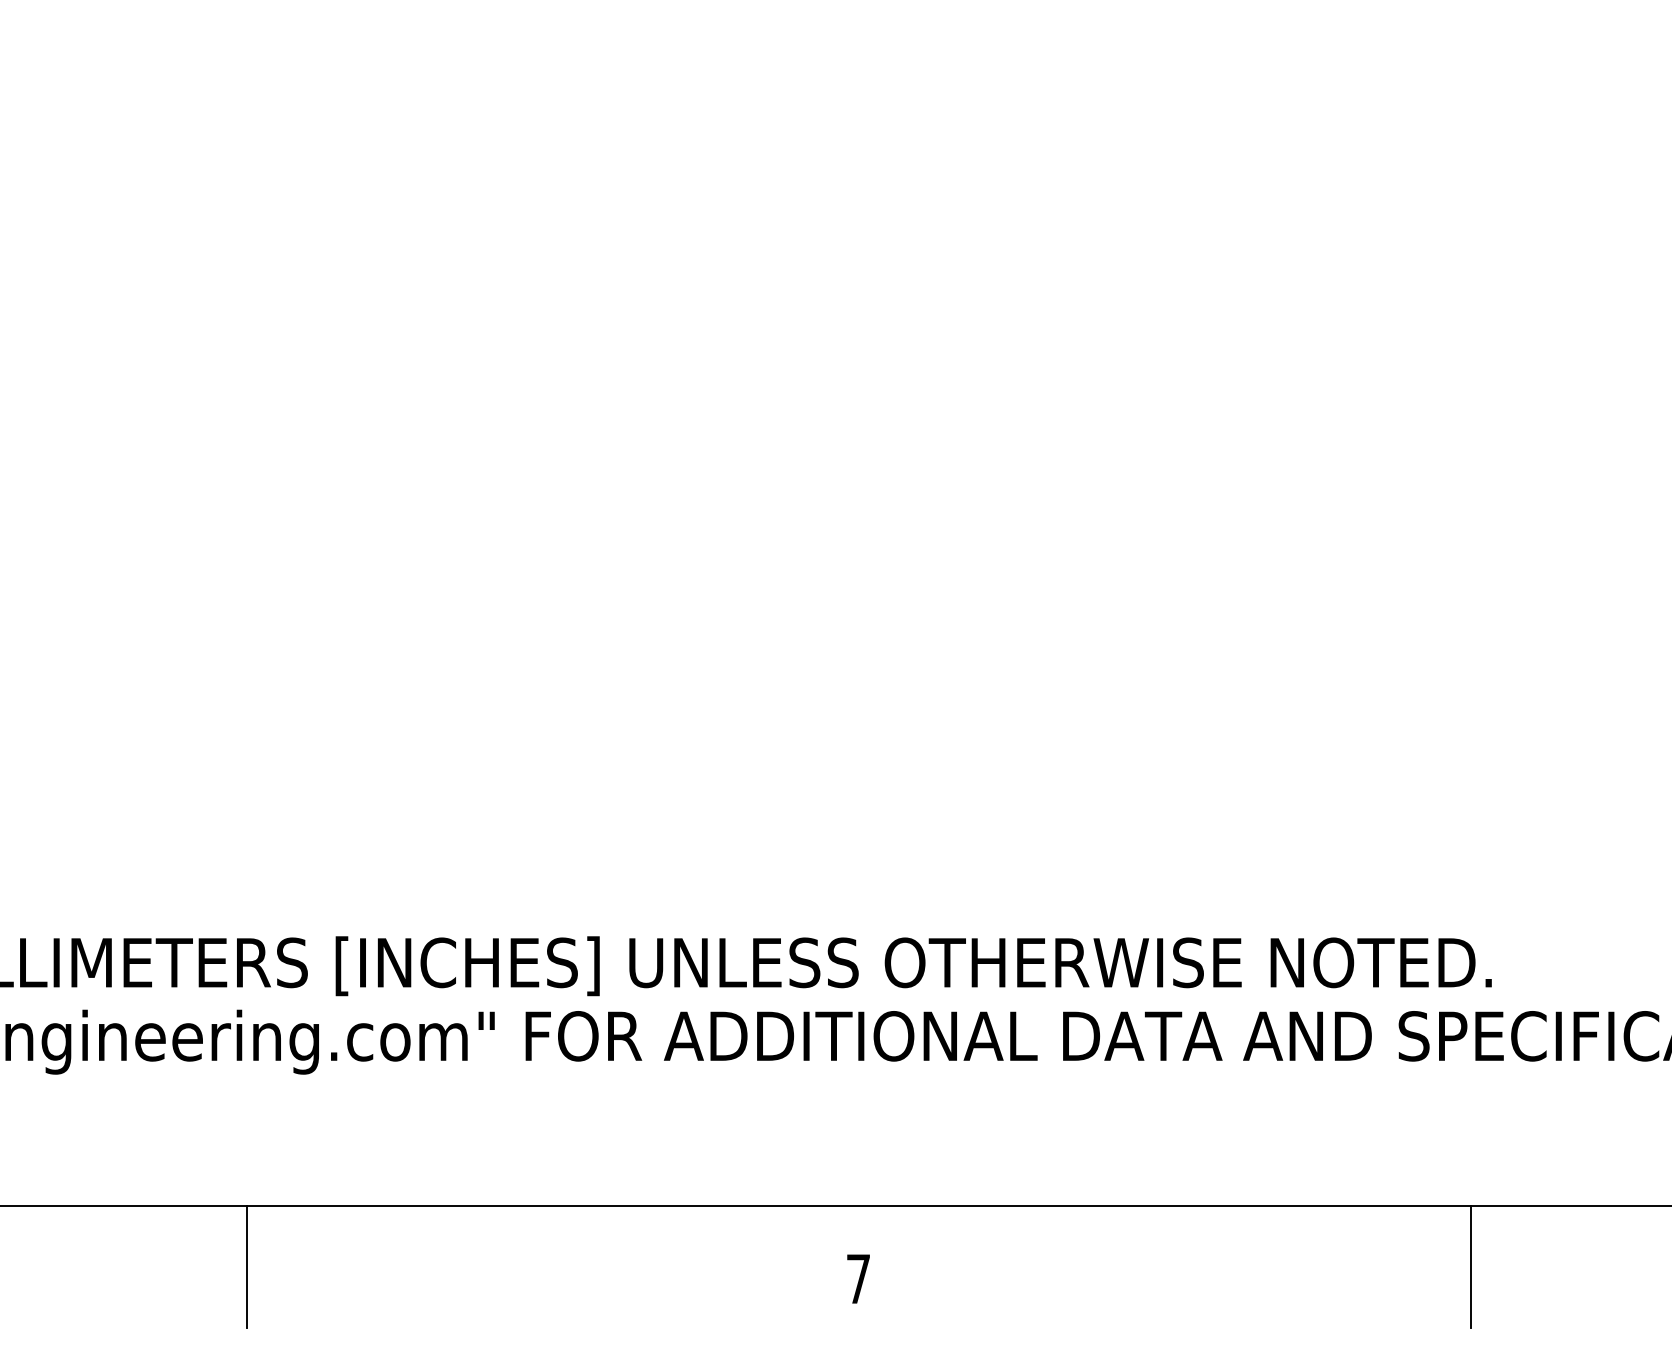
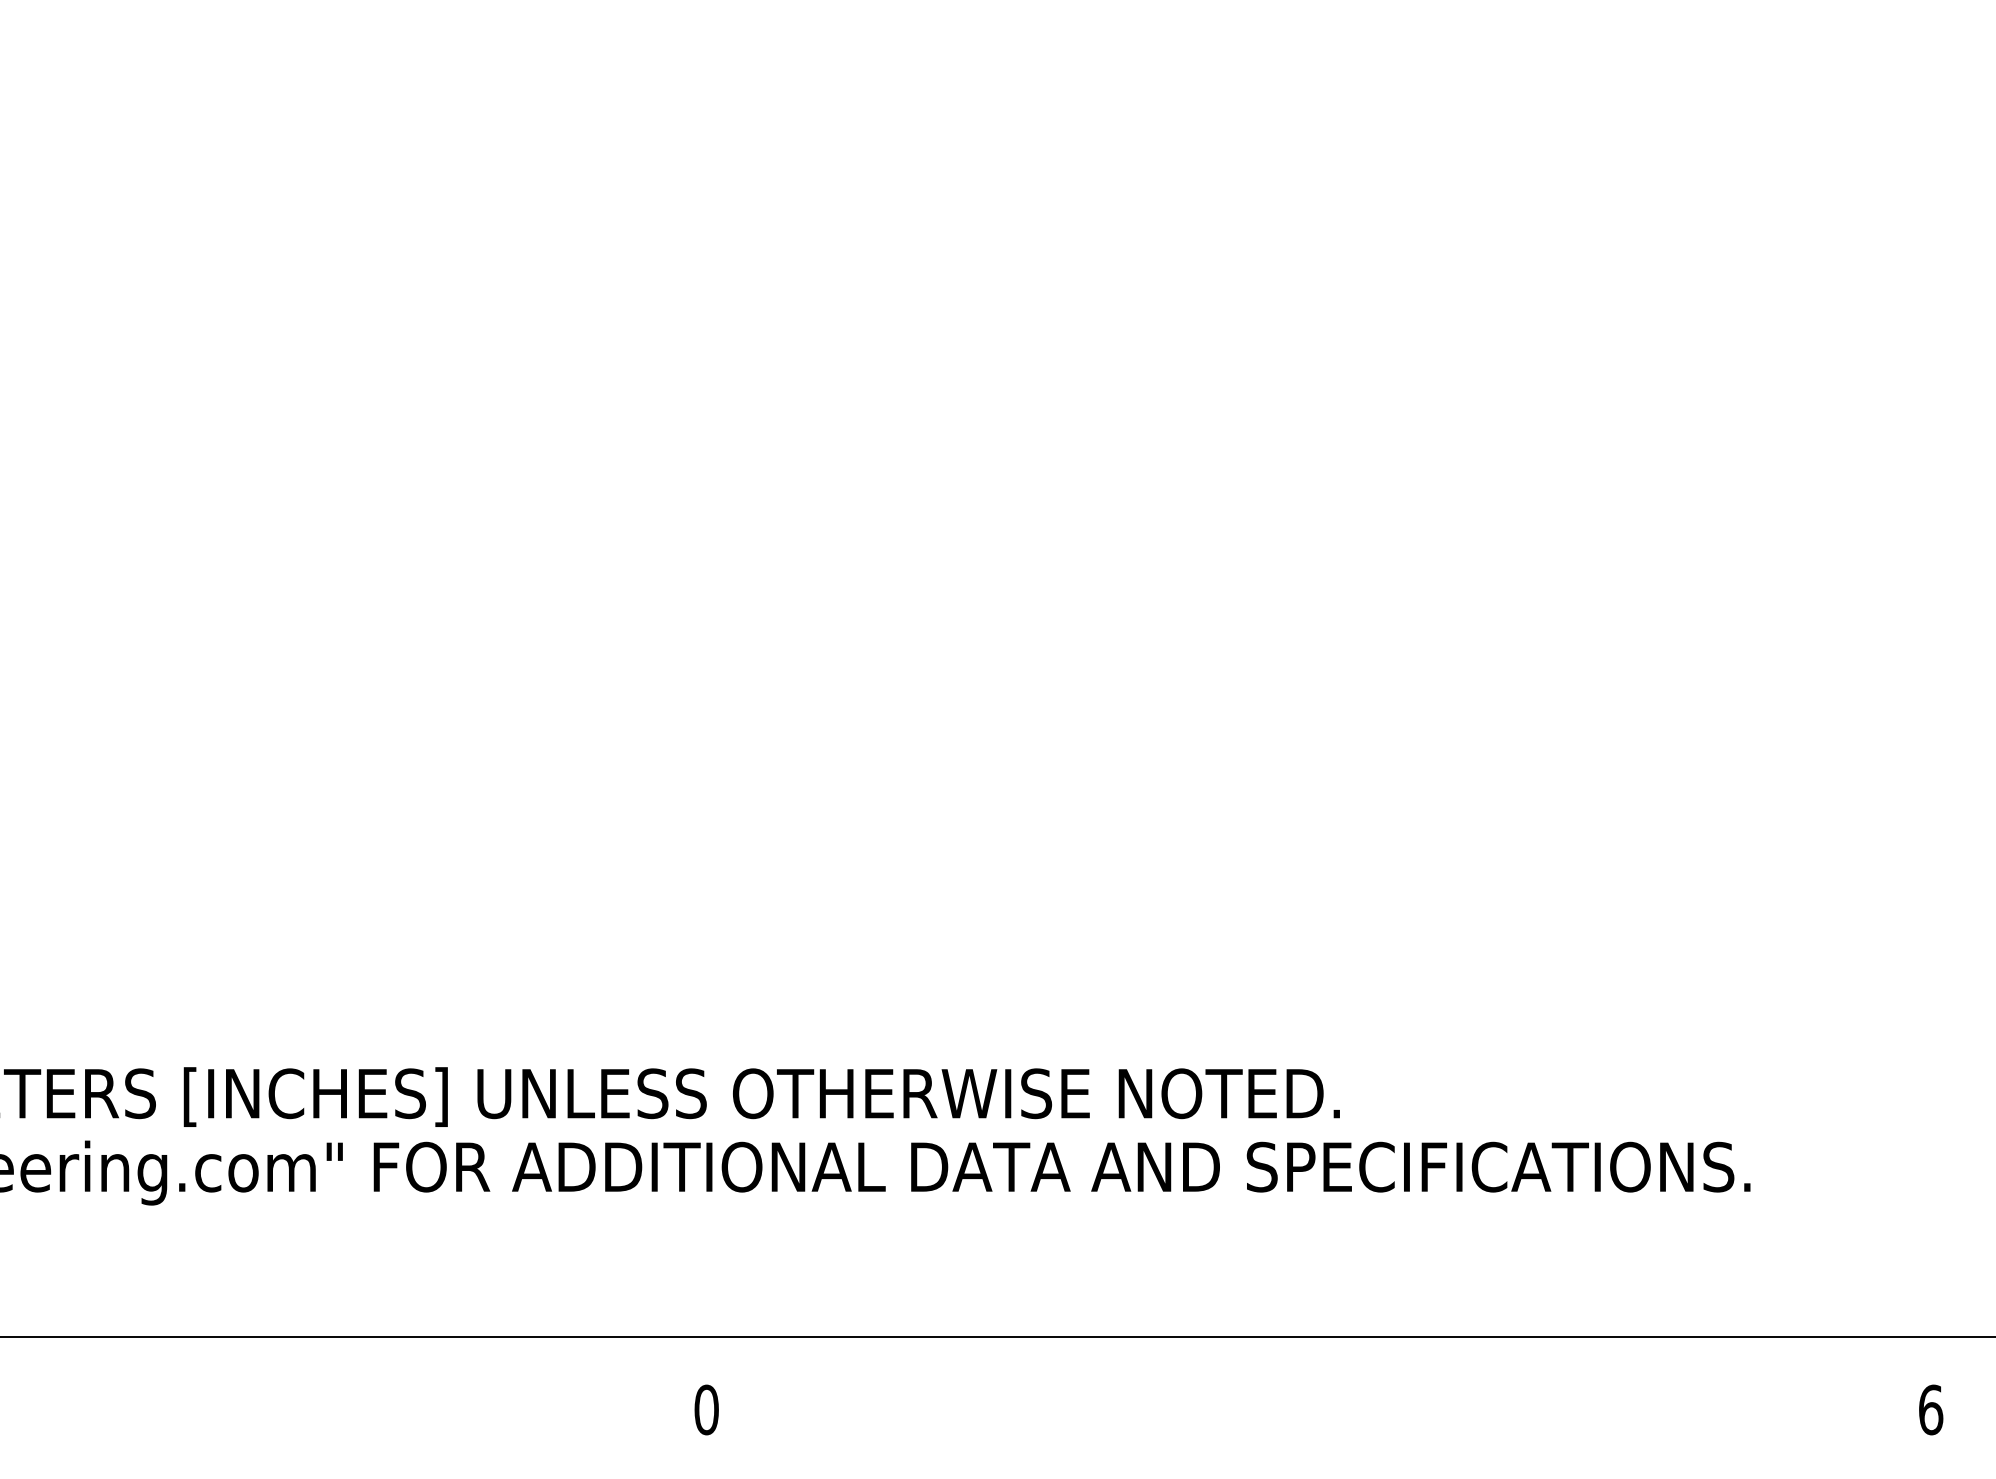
line: (246, 1266) -> (94, 1397), removed
line: (1470, 1266) -> (1318, 1397), removed
text: (858, 1278) -> (706, 1409), 7 -> 0

